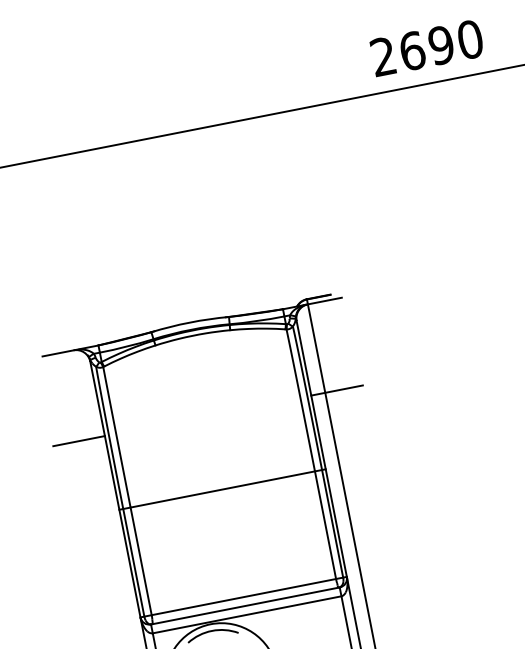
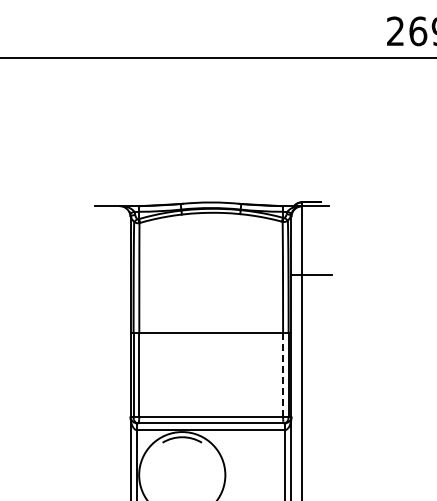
line: (79, 441) -> (110, 275), removed
line: (326, 524) -> (283, 374), solid -> dashed

